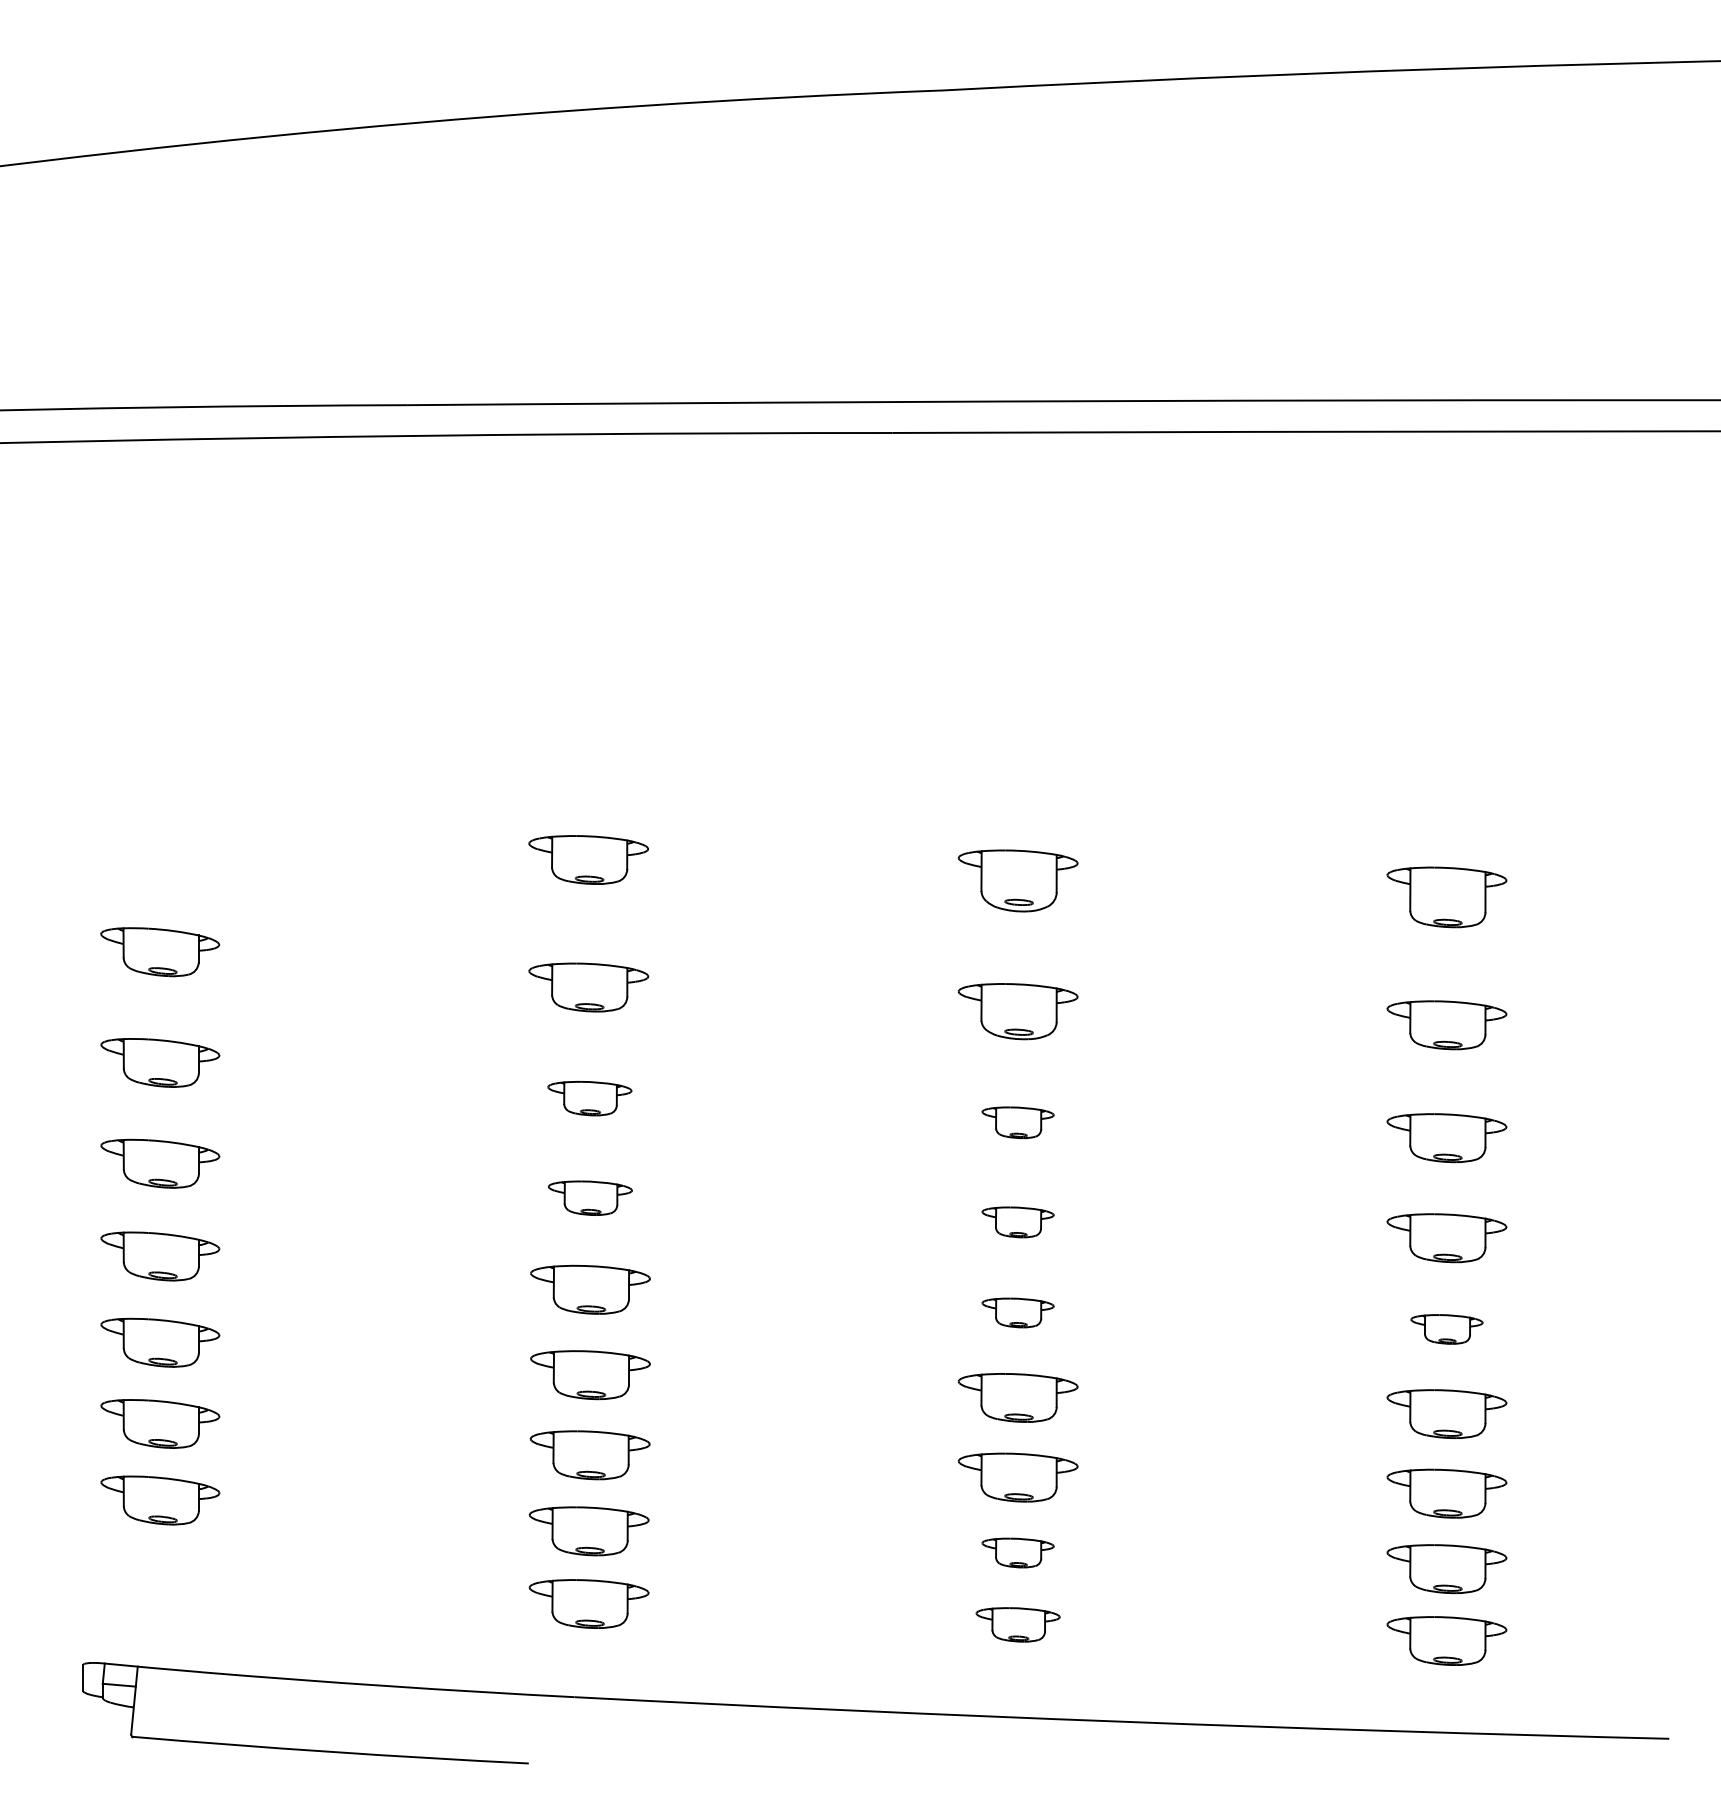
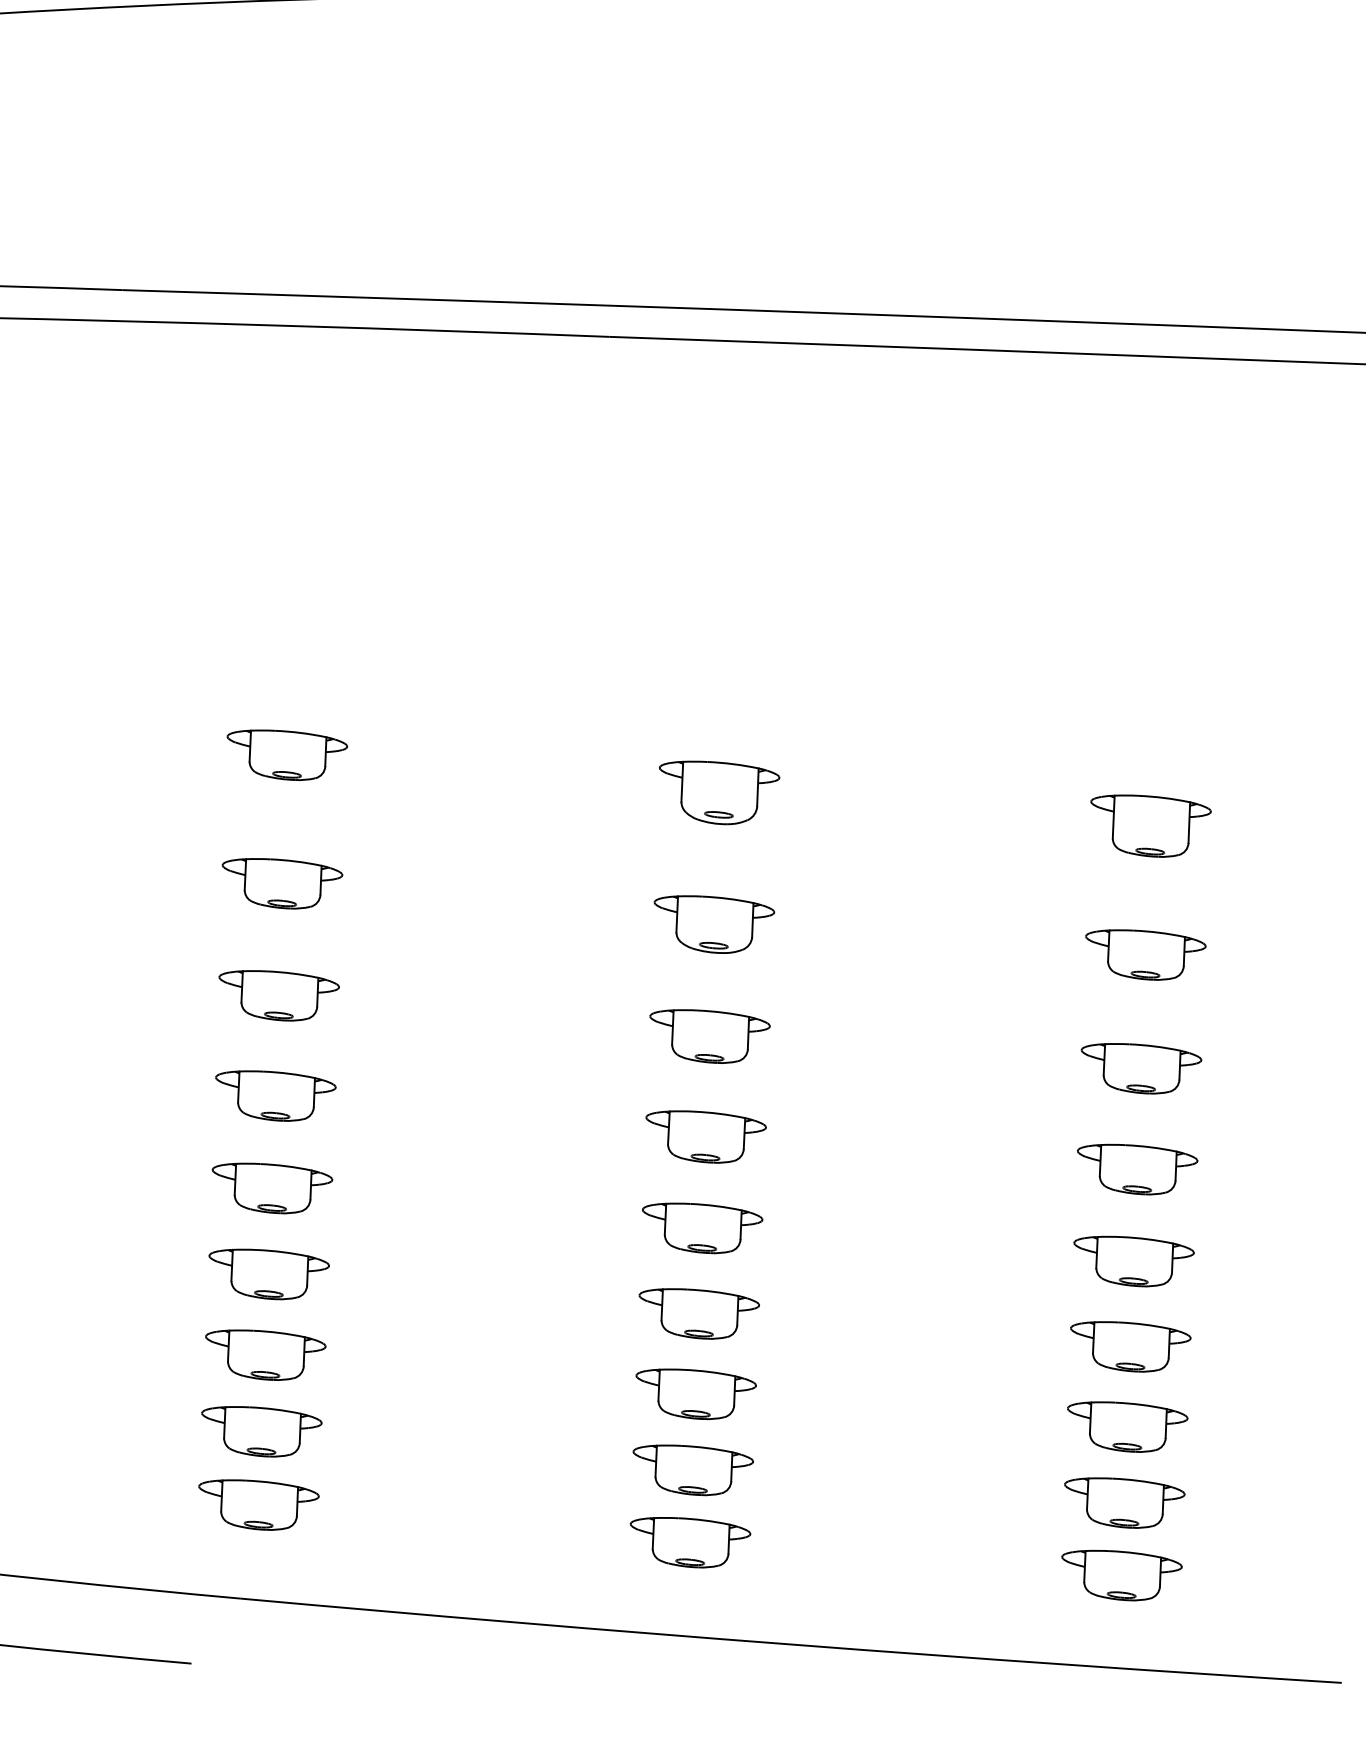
part: (589, 1098) -> (278, 995), size x1.43
part: (1017, 1122) -> (708, 1036), size x1.67
part: (590, 1198) -> (275, 1096), size x1.43
part: (1017, 1222) -> (704, 1137), size x1.67
part: (1017, 1312) -> (701, 1228), size x1.67
part: (1446, 1329) -> (1133, 1261), size x1.67
part: (1017, 1552) -> (692, 1469), size x1.67
part: (1017, 1624) -> (689, 1542), size x1.43

